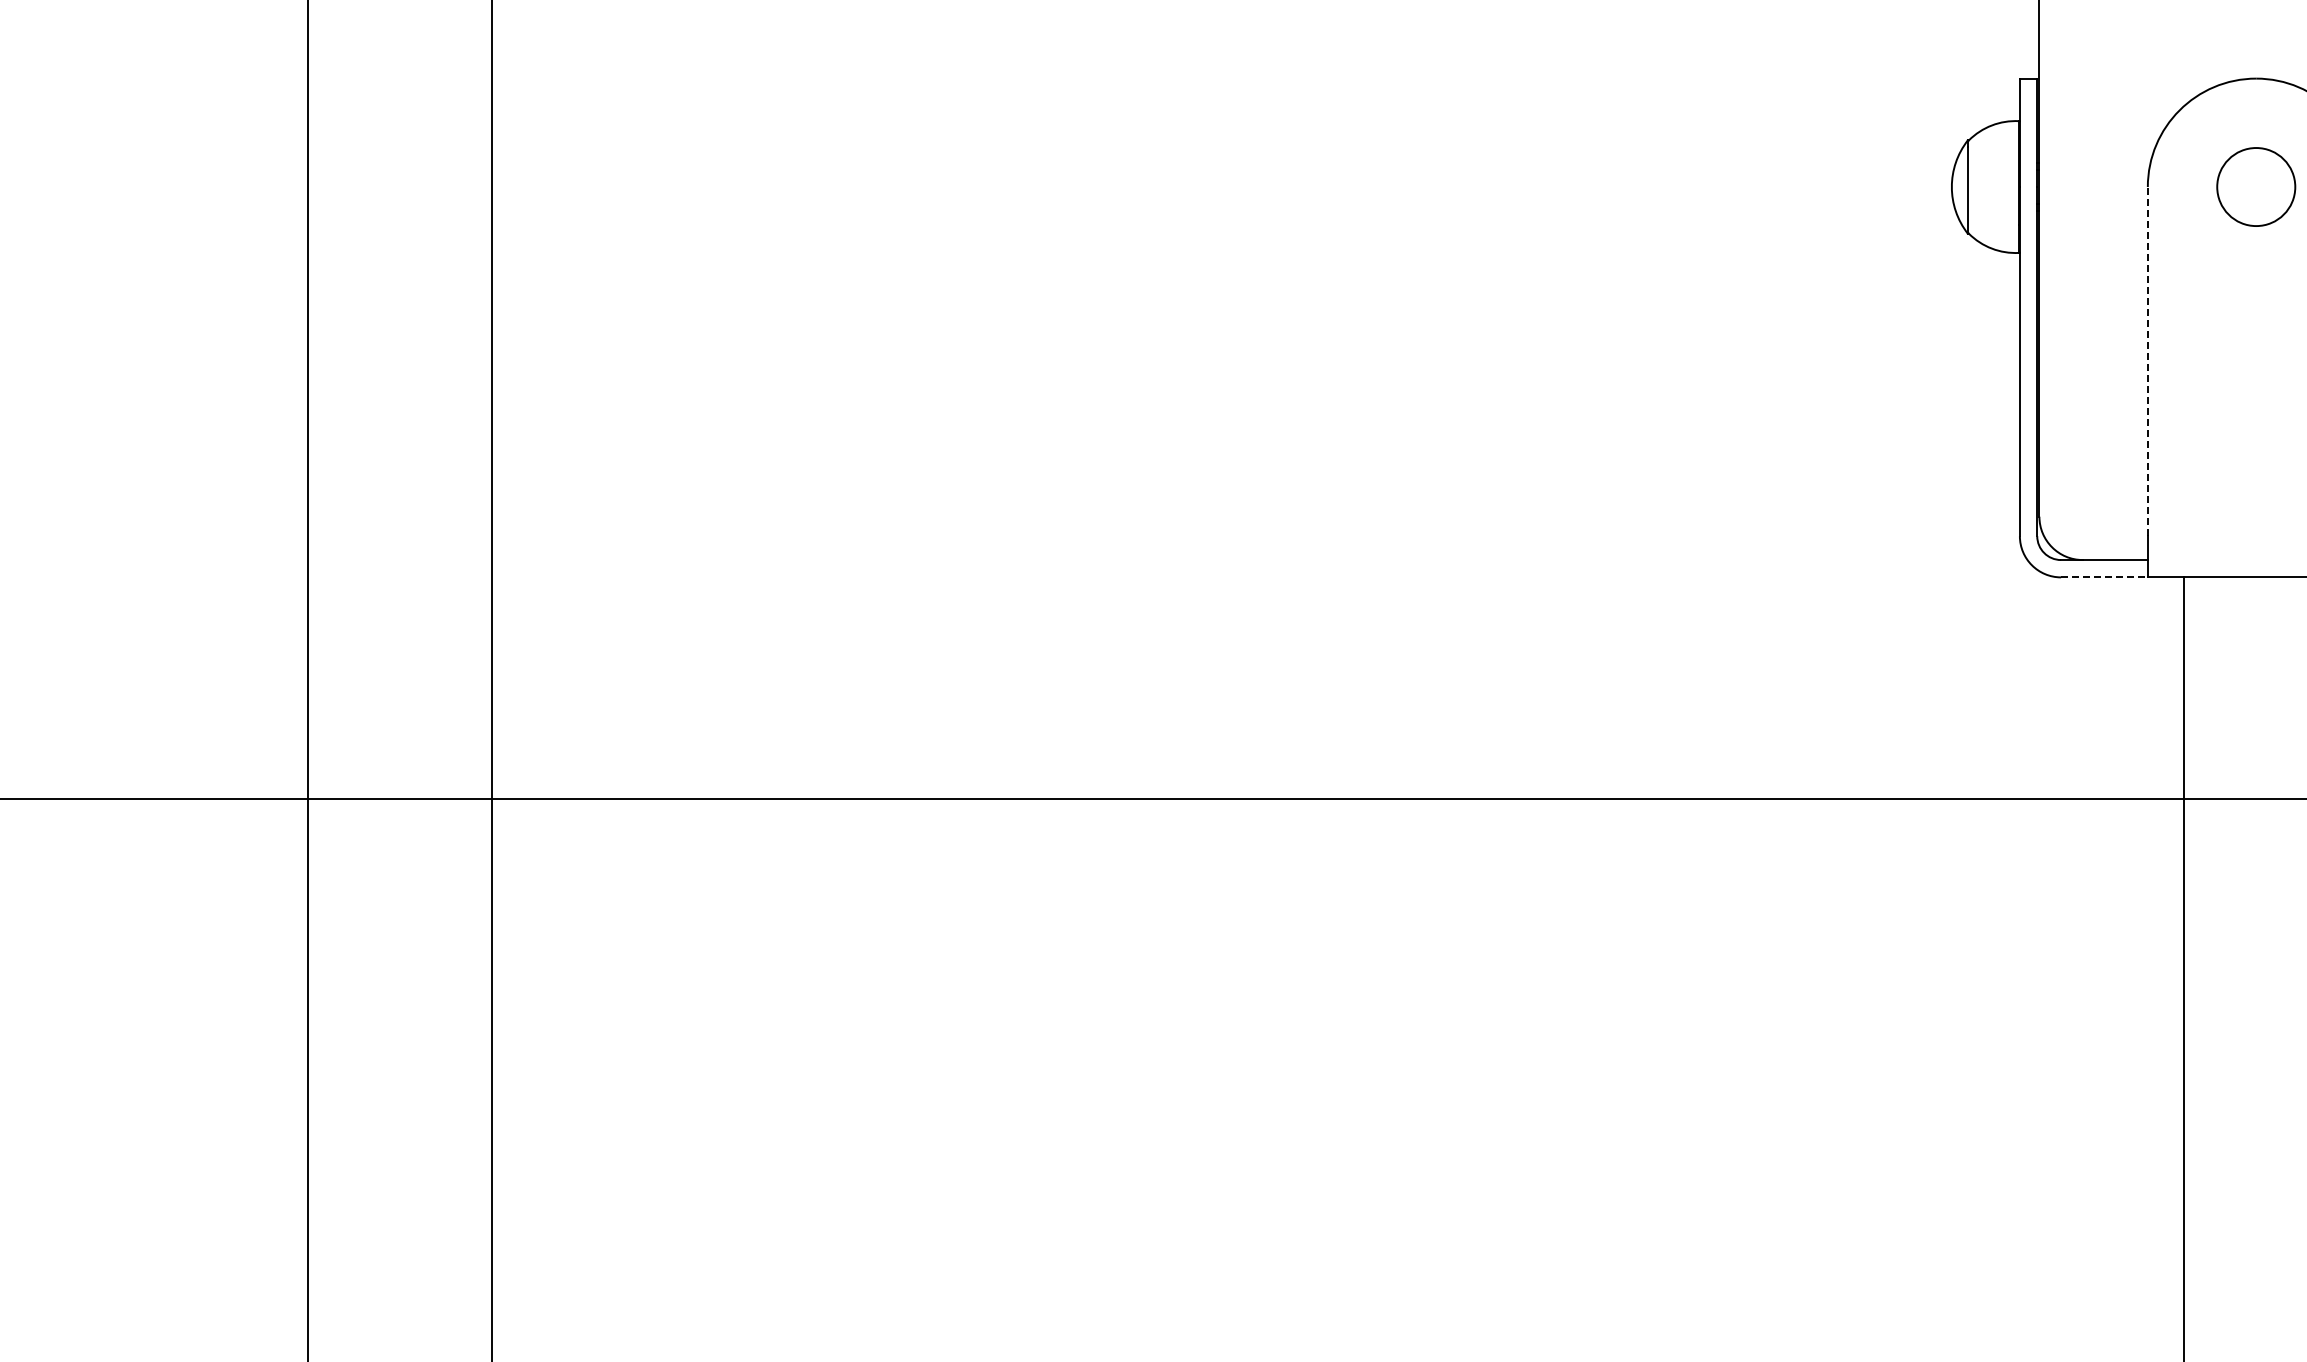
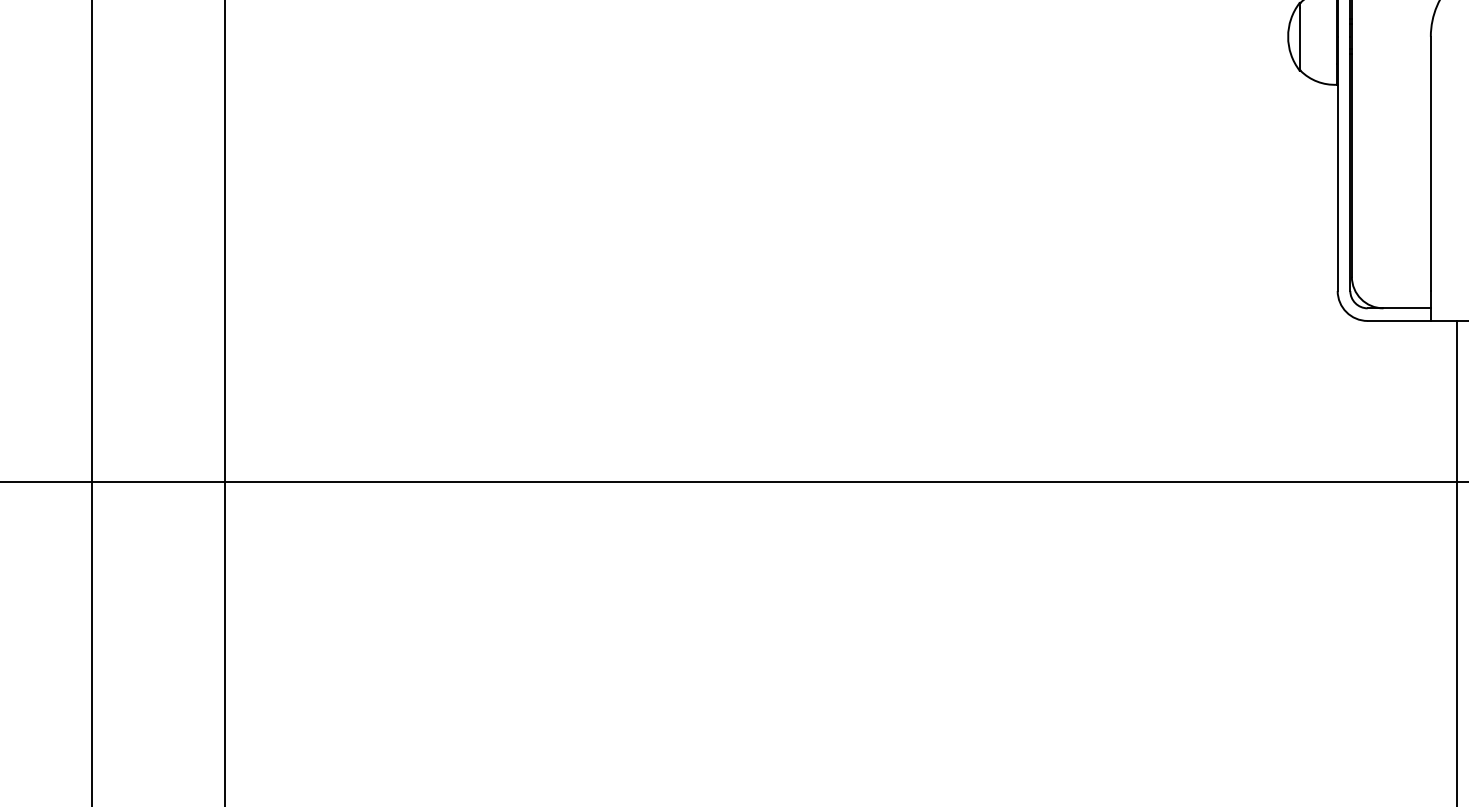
line: (2147, 361) -> (1430, 163), dashed -> solid
line: (2104, 577) -> (1399, 321), dashed -> solid

